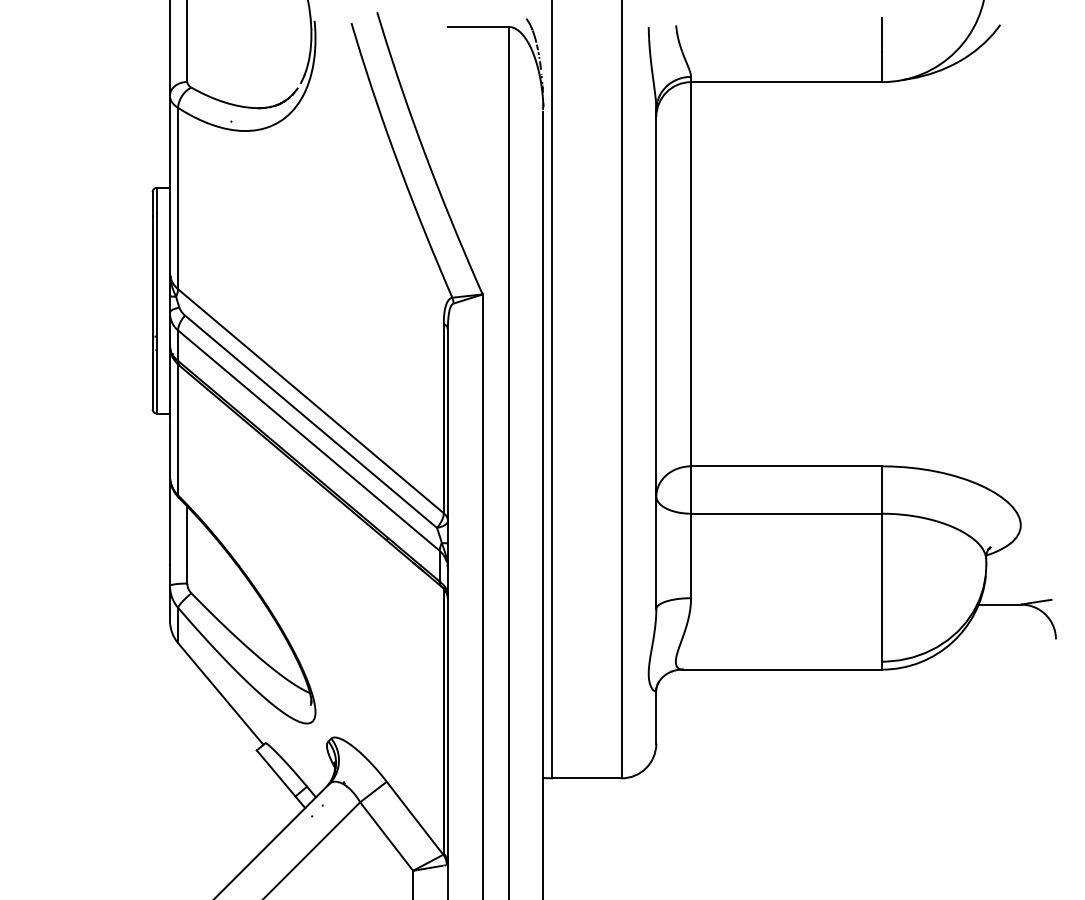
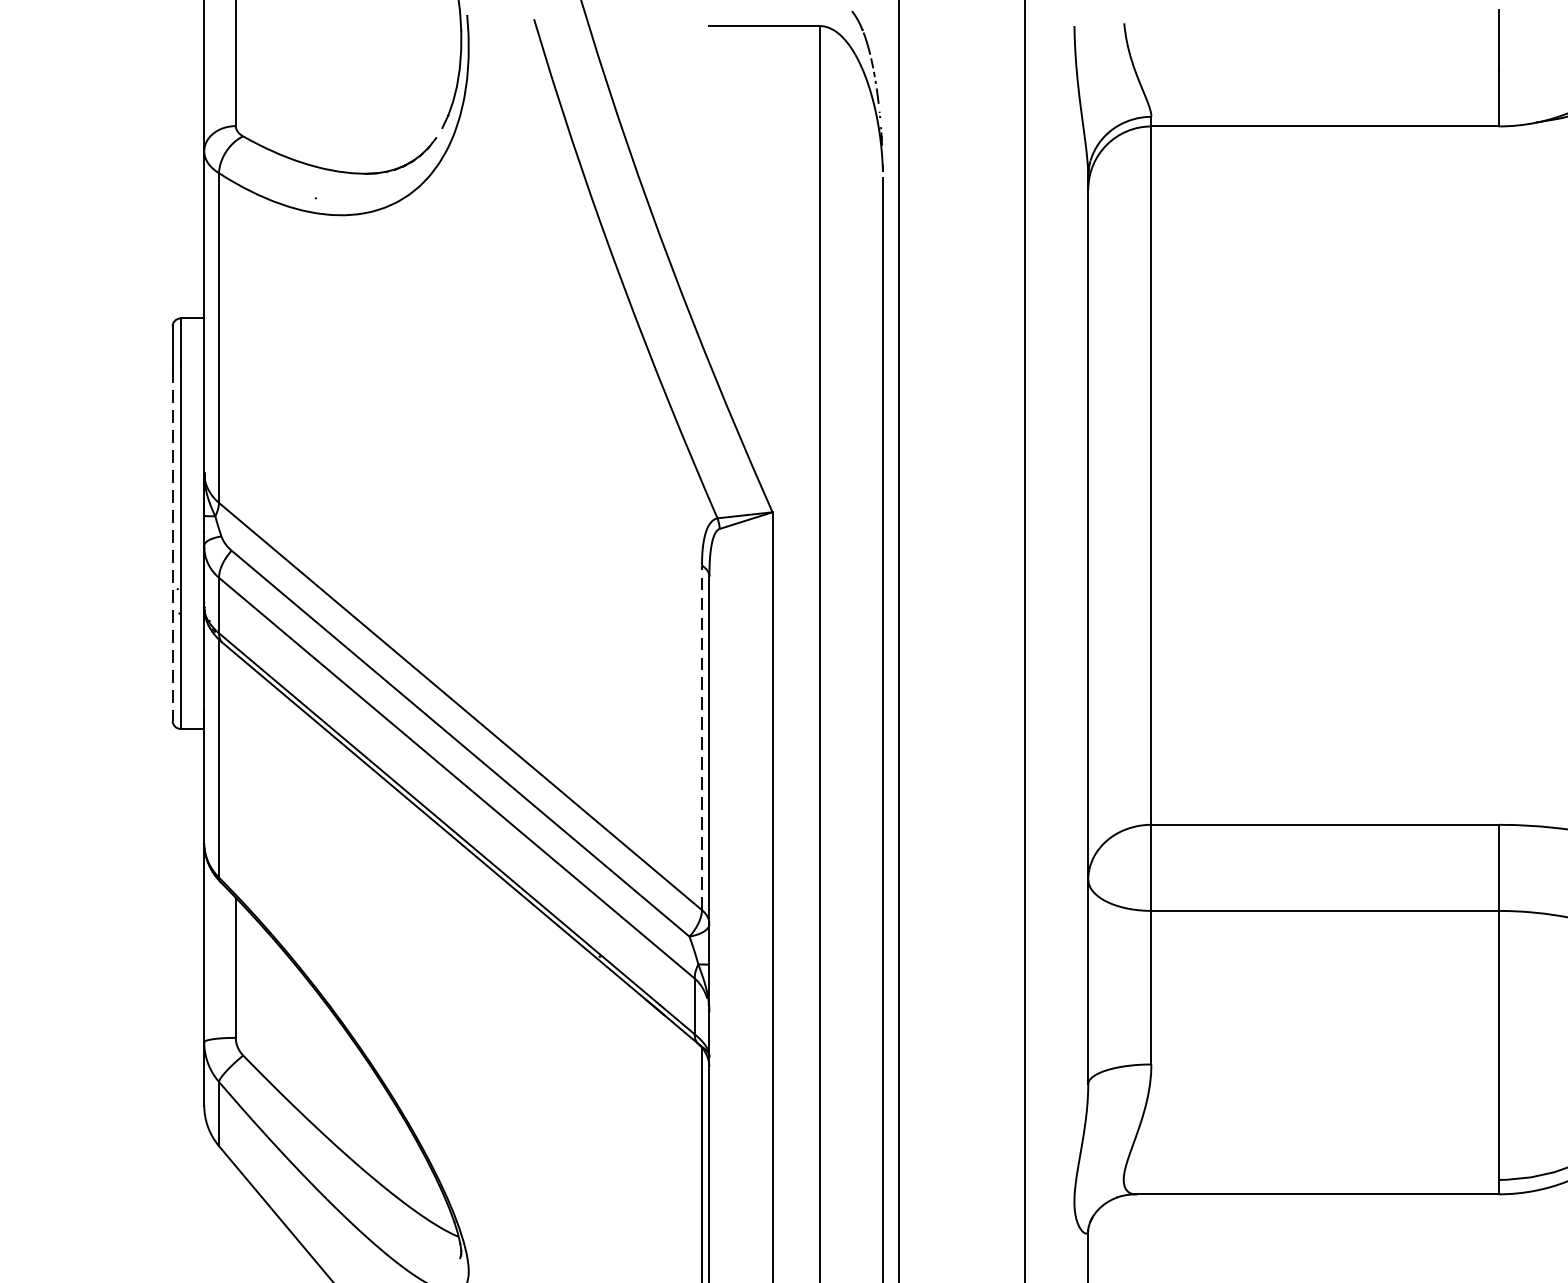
line: (152, 312) -> (172, 545), solid -> dashed
line: (443, 418) -> (701, 737), solid -> dashed

